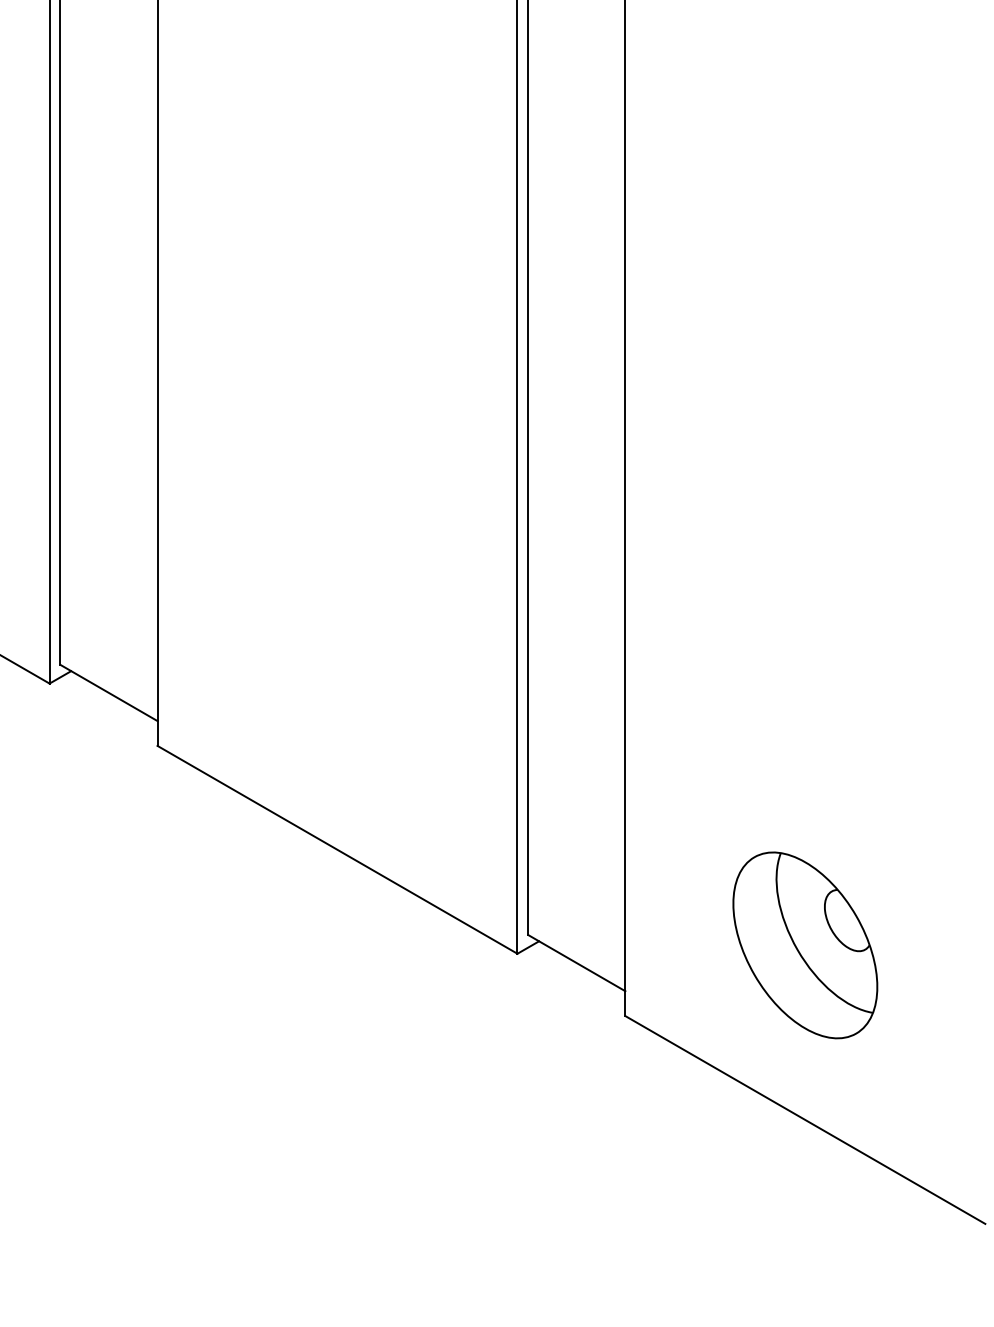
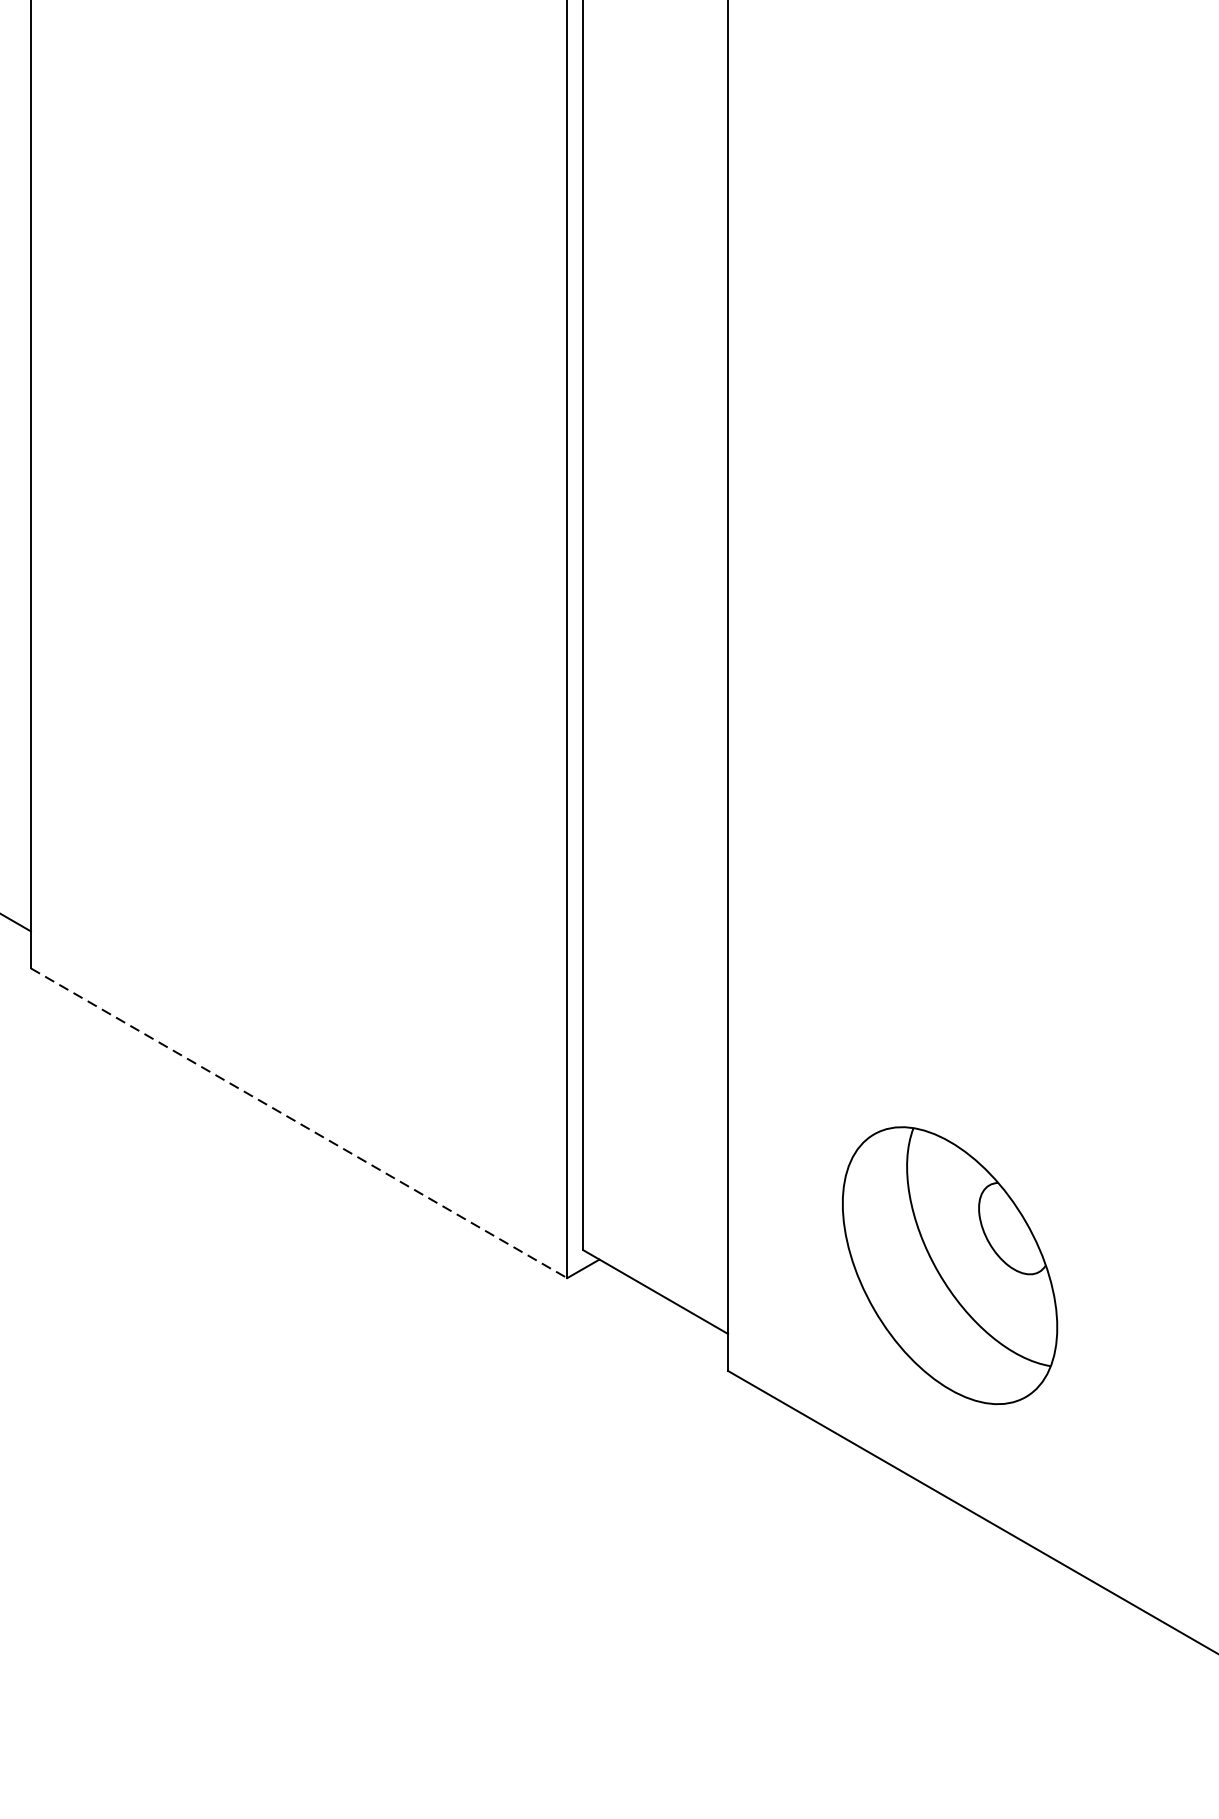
line: (337, 849) -> (299, 1122), solid -> dashed
part: (805, 945) -> (950, 1265), moved

